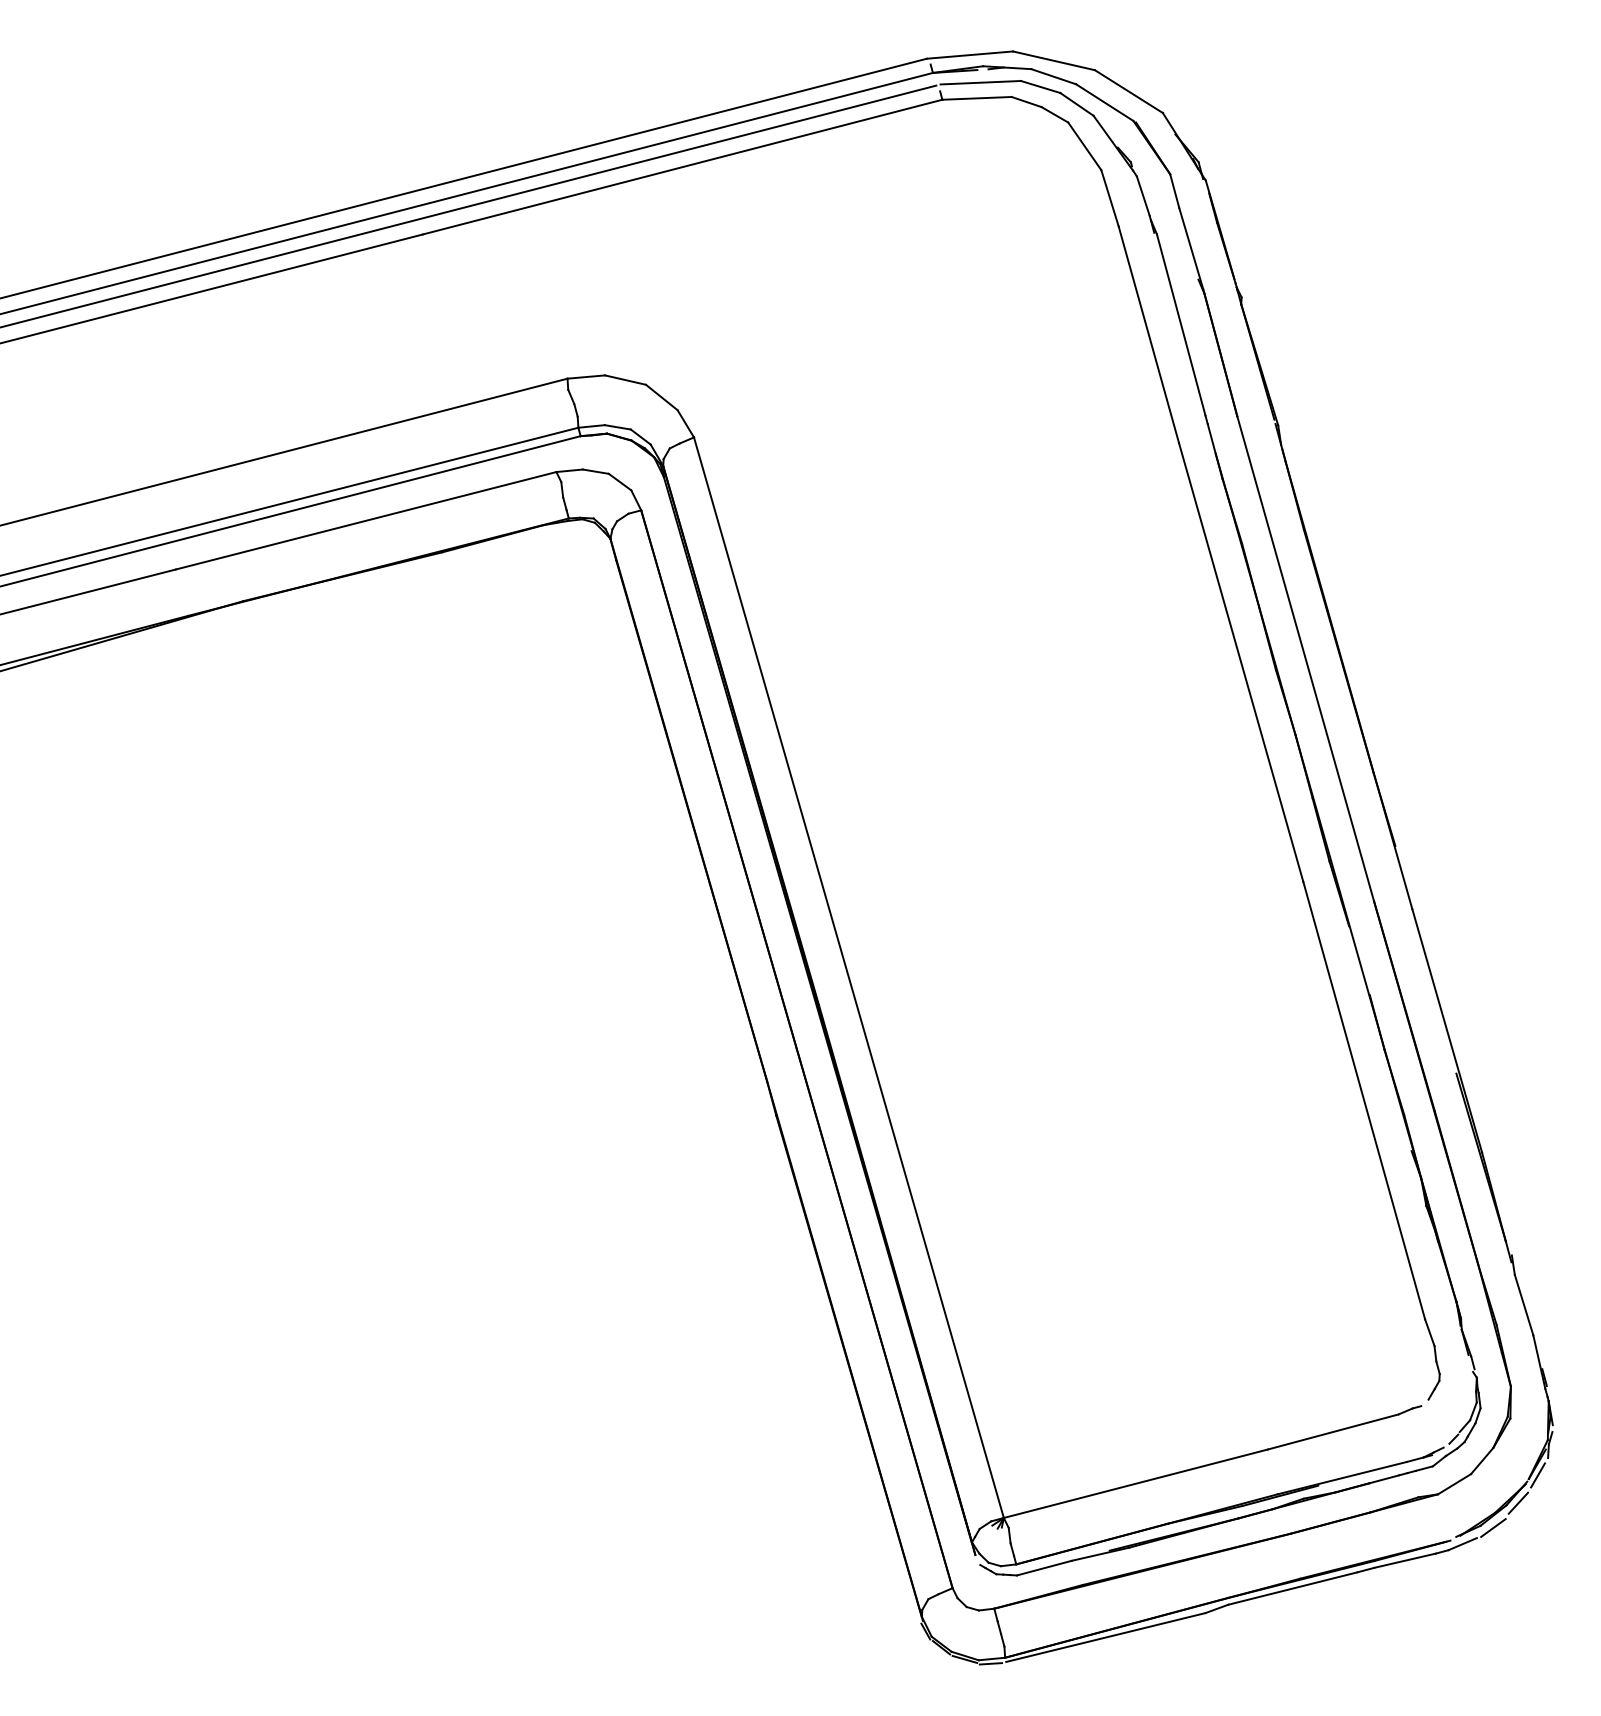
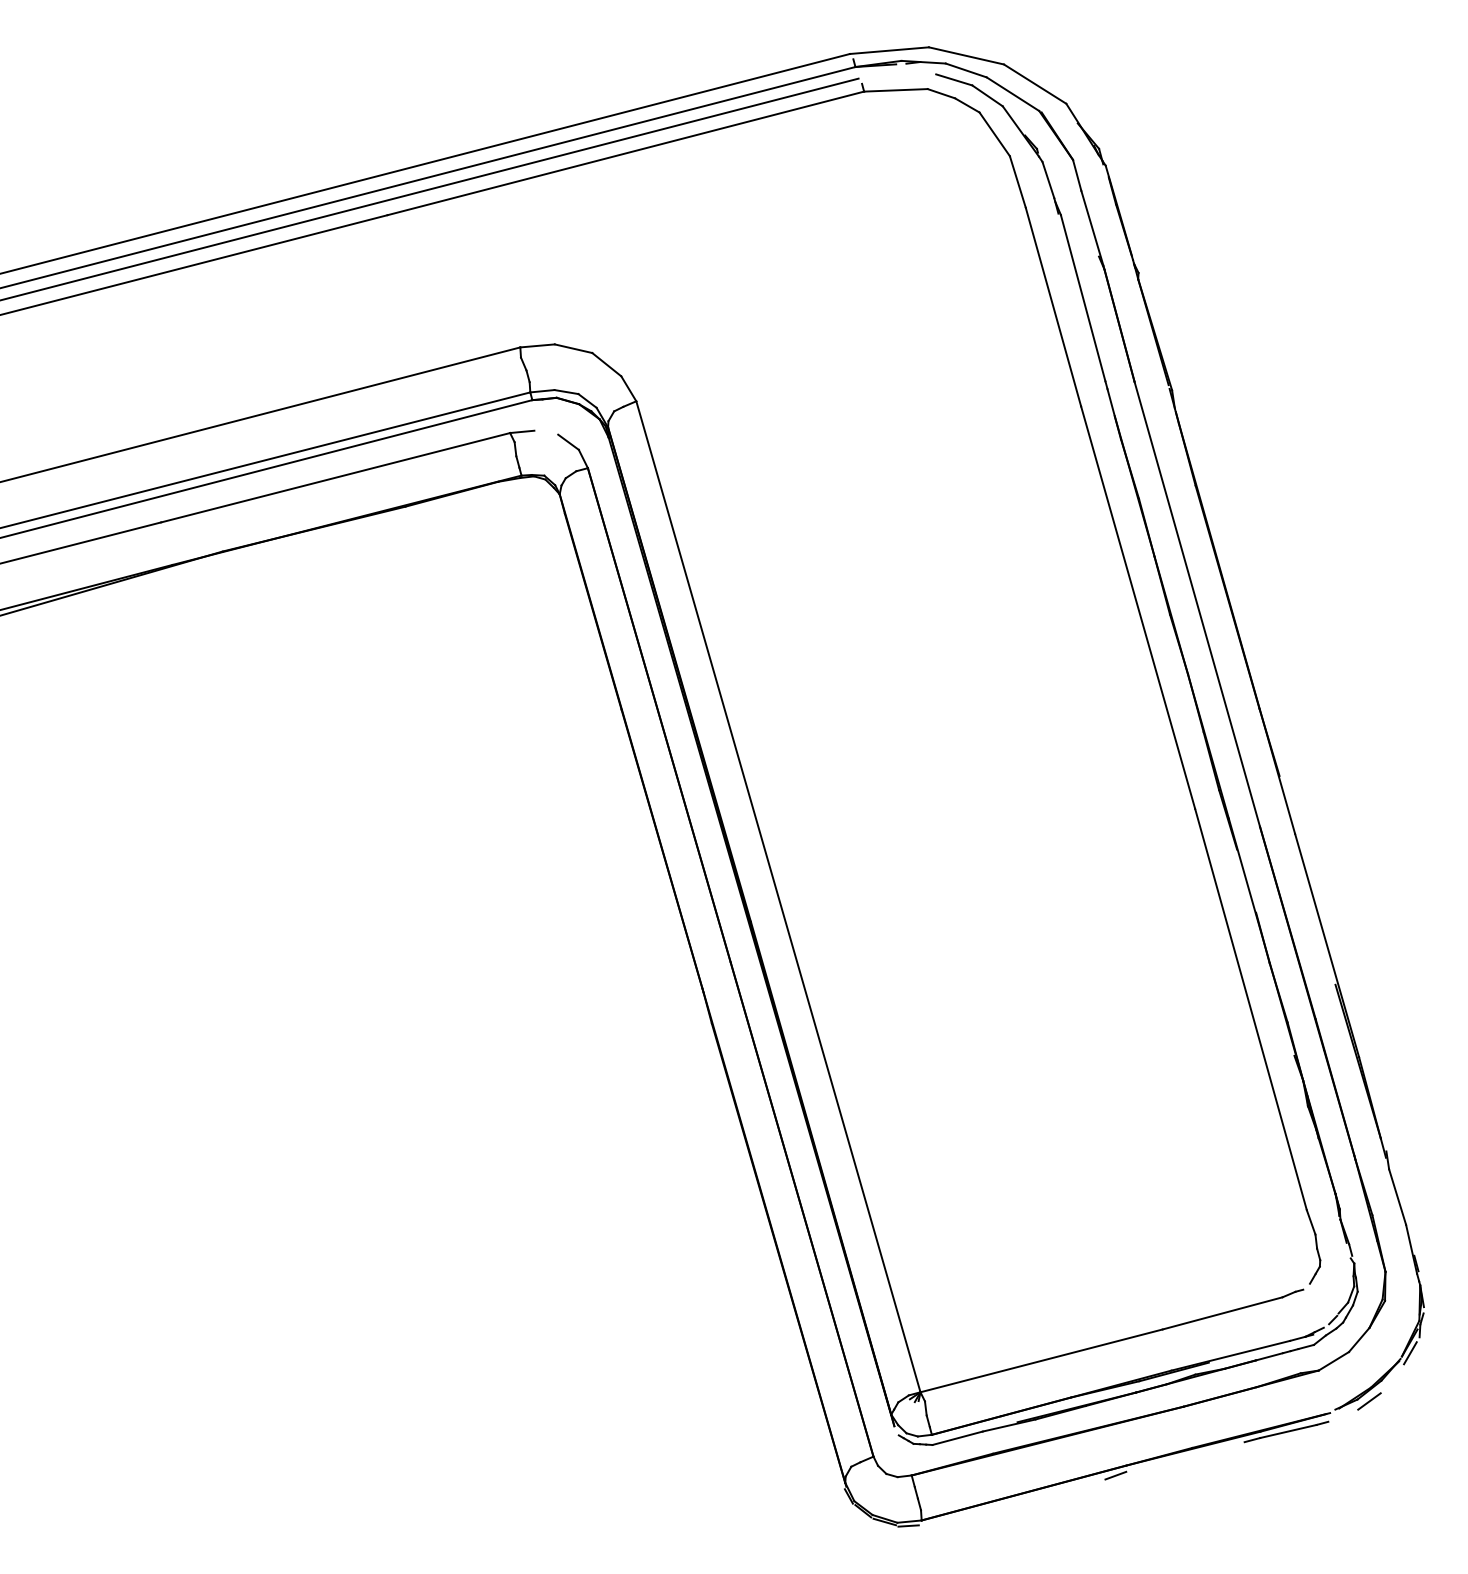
line: (980, 82) -> (899, 75), removed
line: (595, 471) -> (545, 432), removed
line: (1518, 1502) -> (1392, 1378), removed
line: (1462, 1544) -> (1341, 1416), removed
line: (1292, 1588) -> (1185, 1456), removed
line: (1105, 1637) -> (1013, 1501), removed

